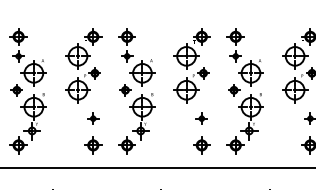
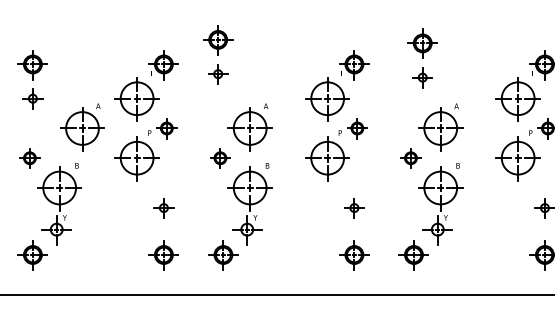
part: (126, 45) -> (216, 55), moved
part: (235, 45) -> (422, 58), moved
part: (33, 72) -> (81, 127), moved

